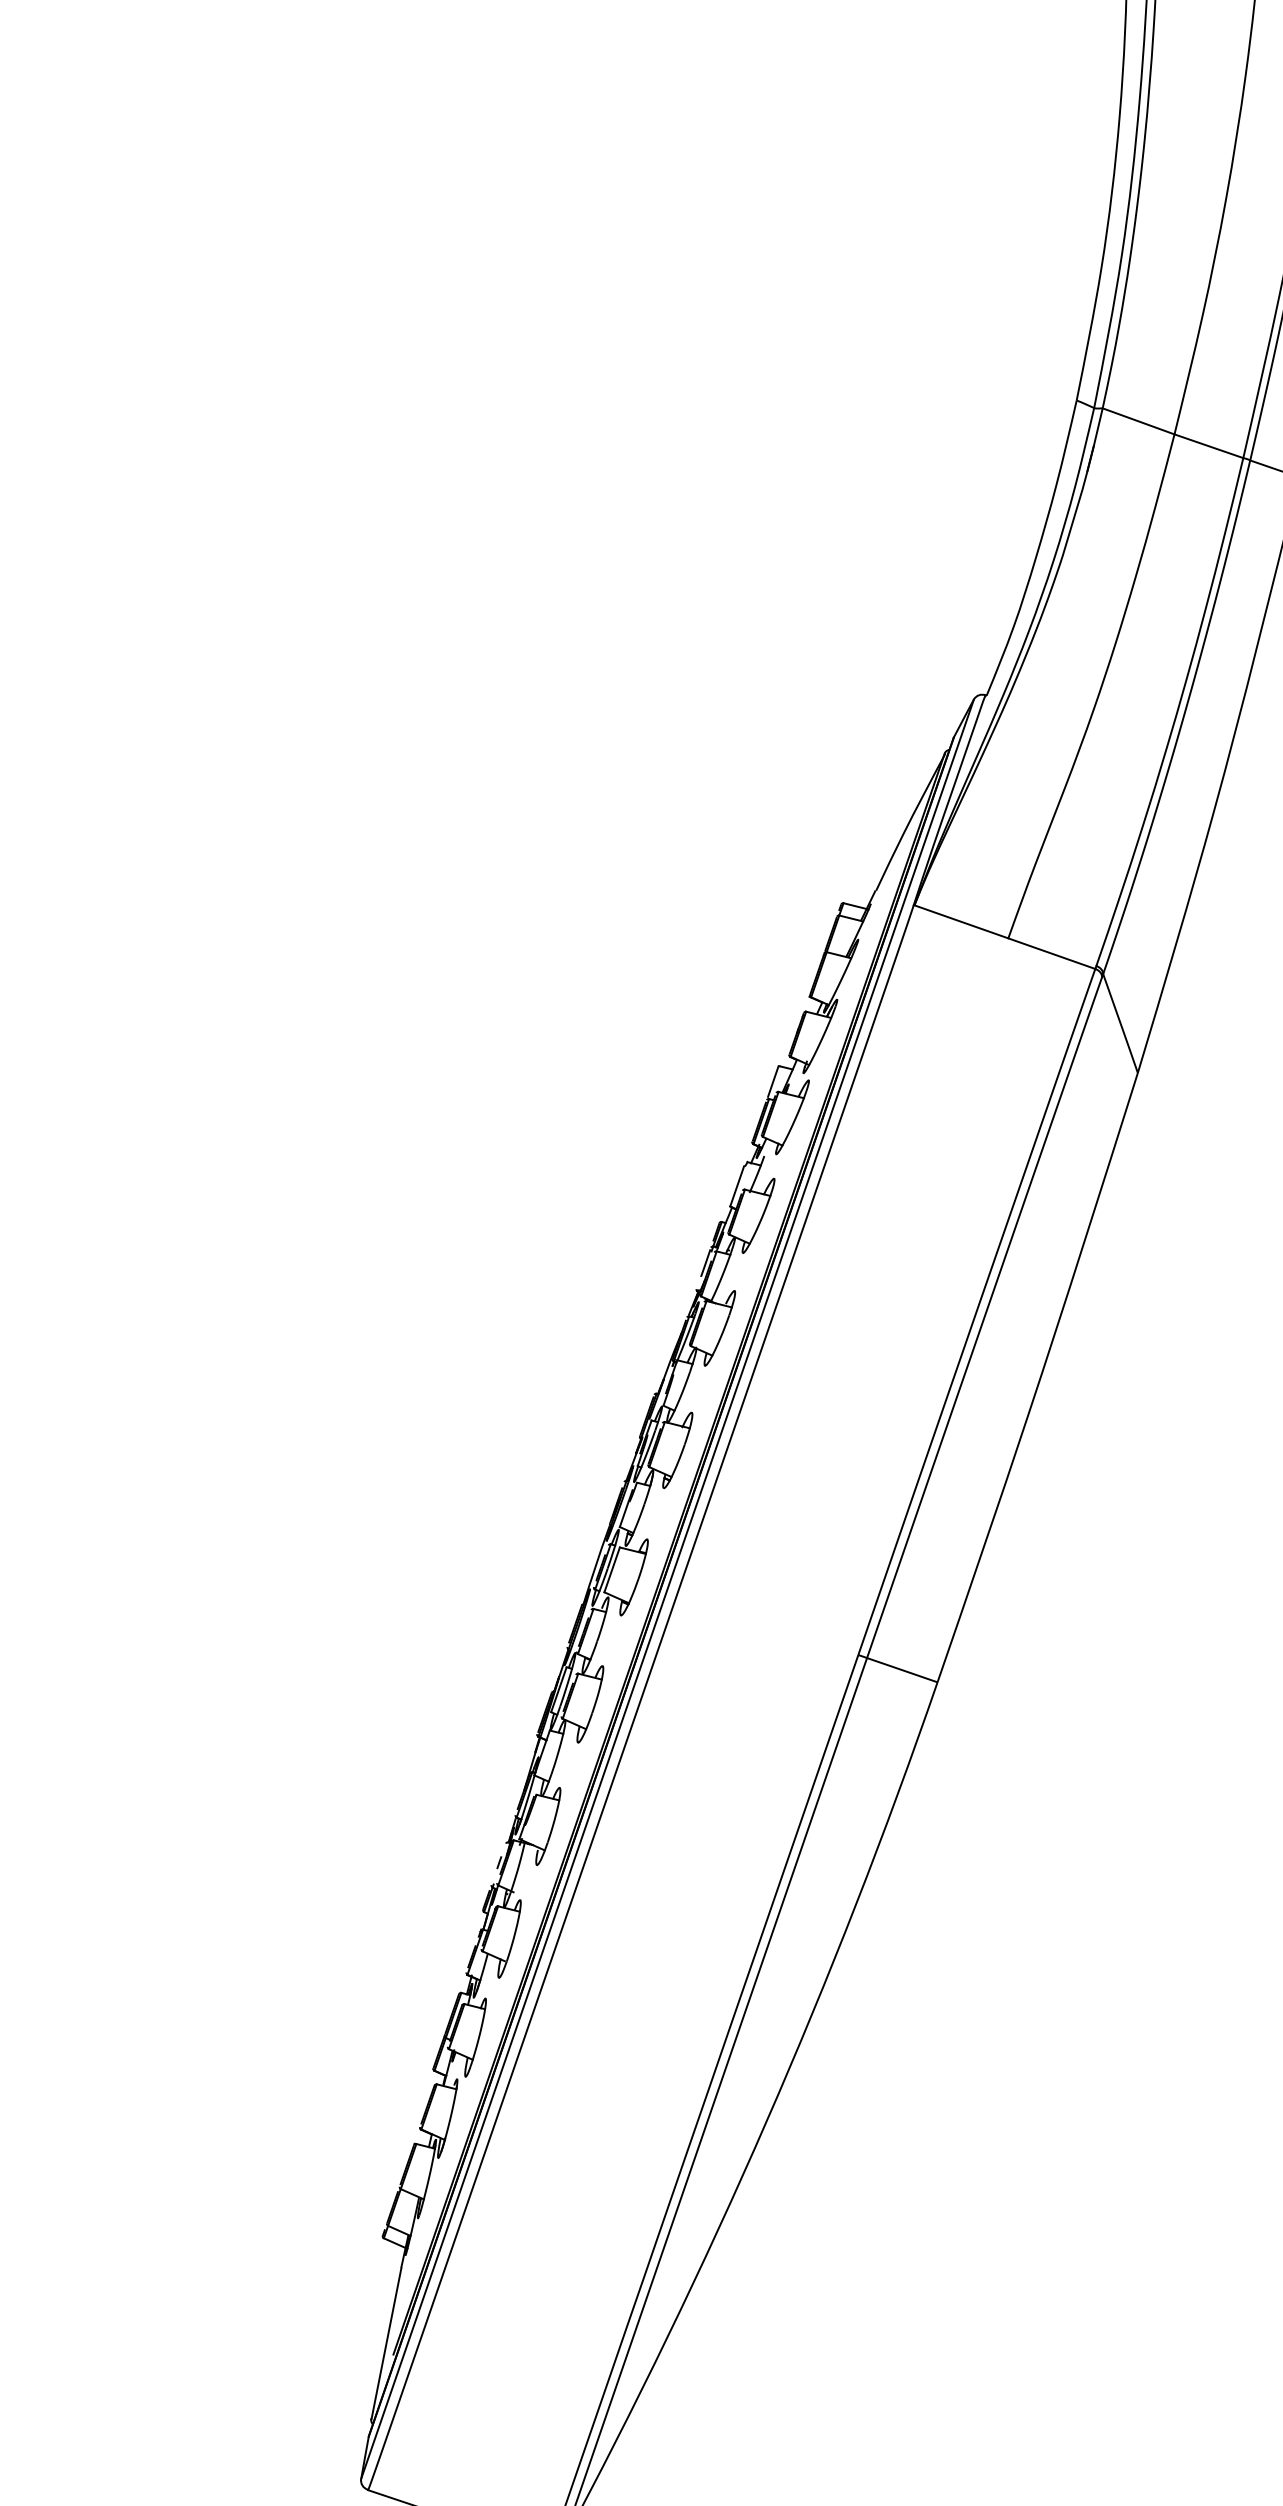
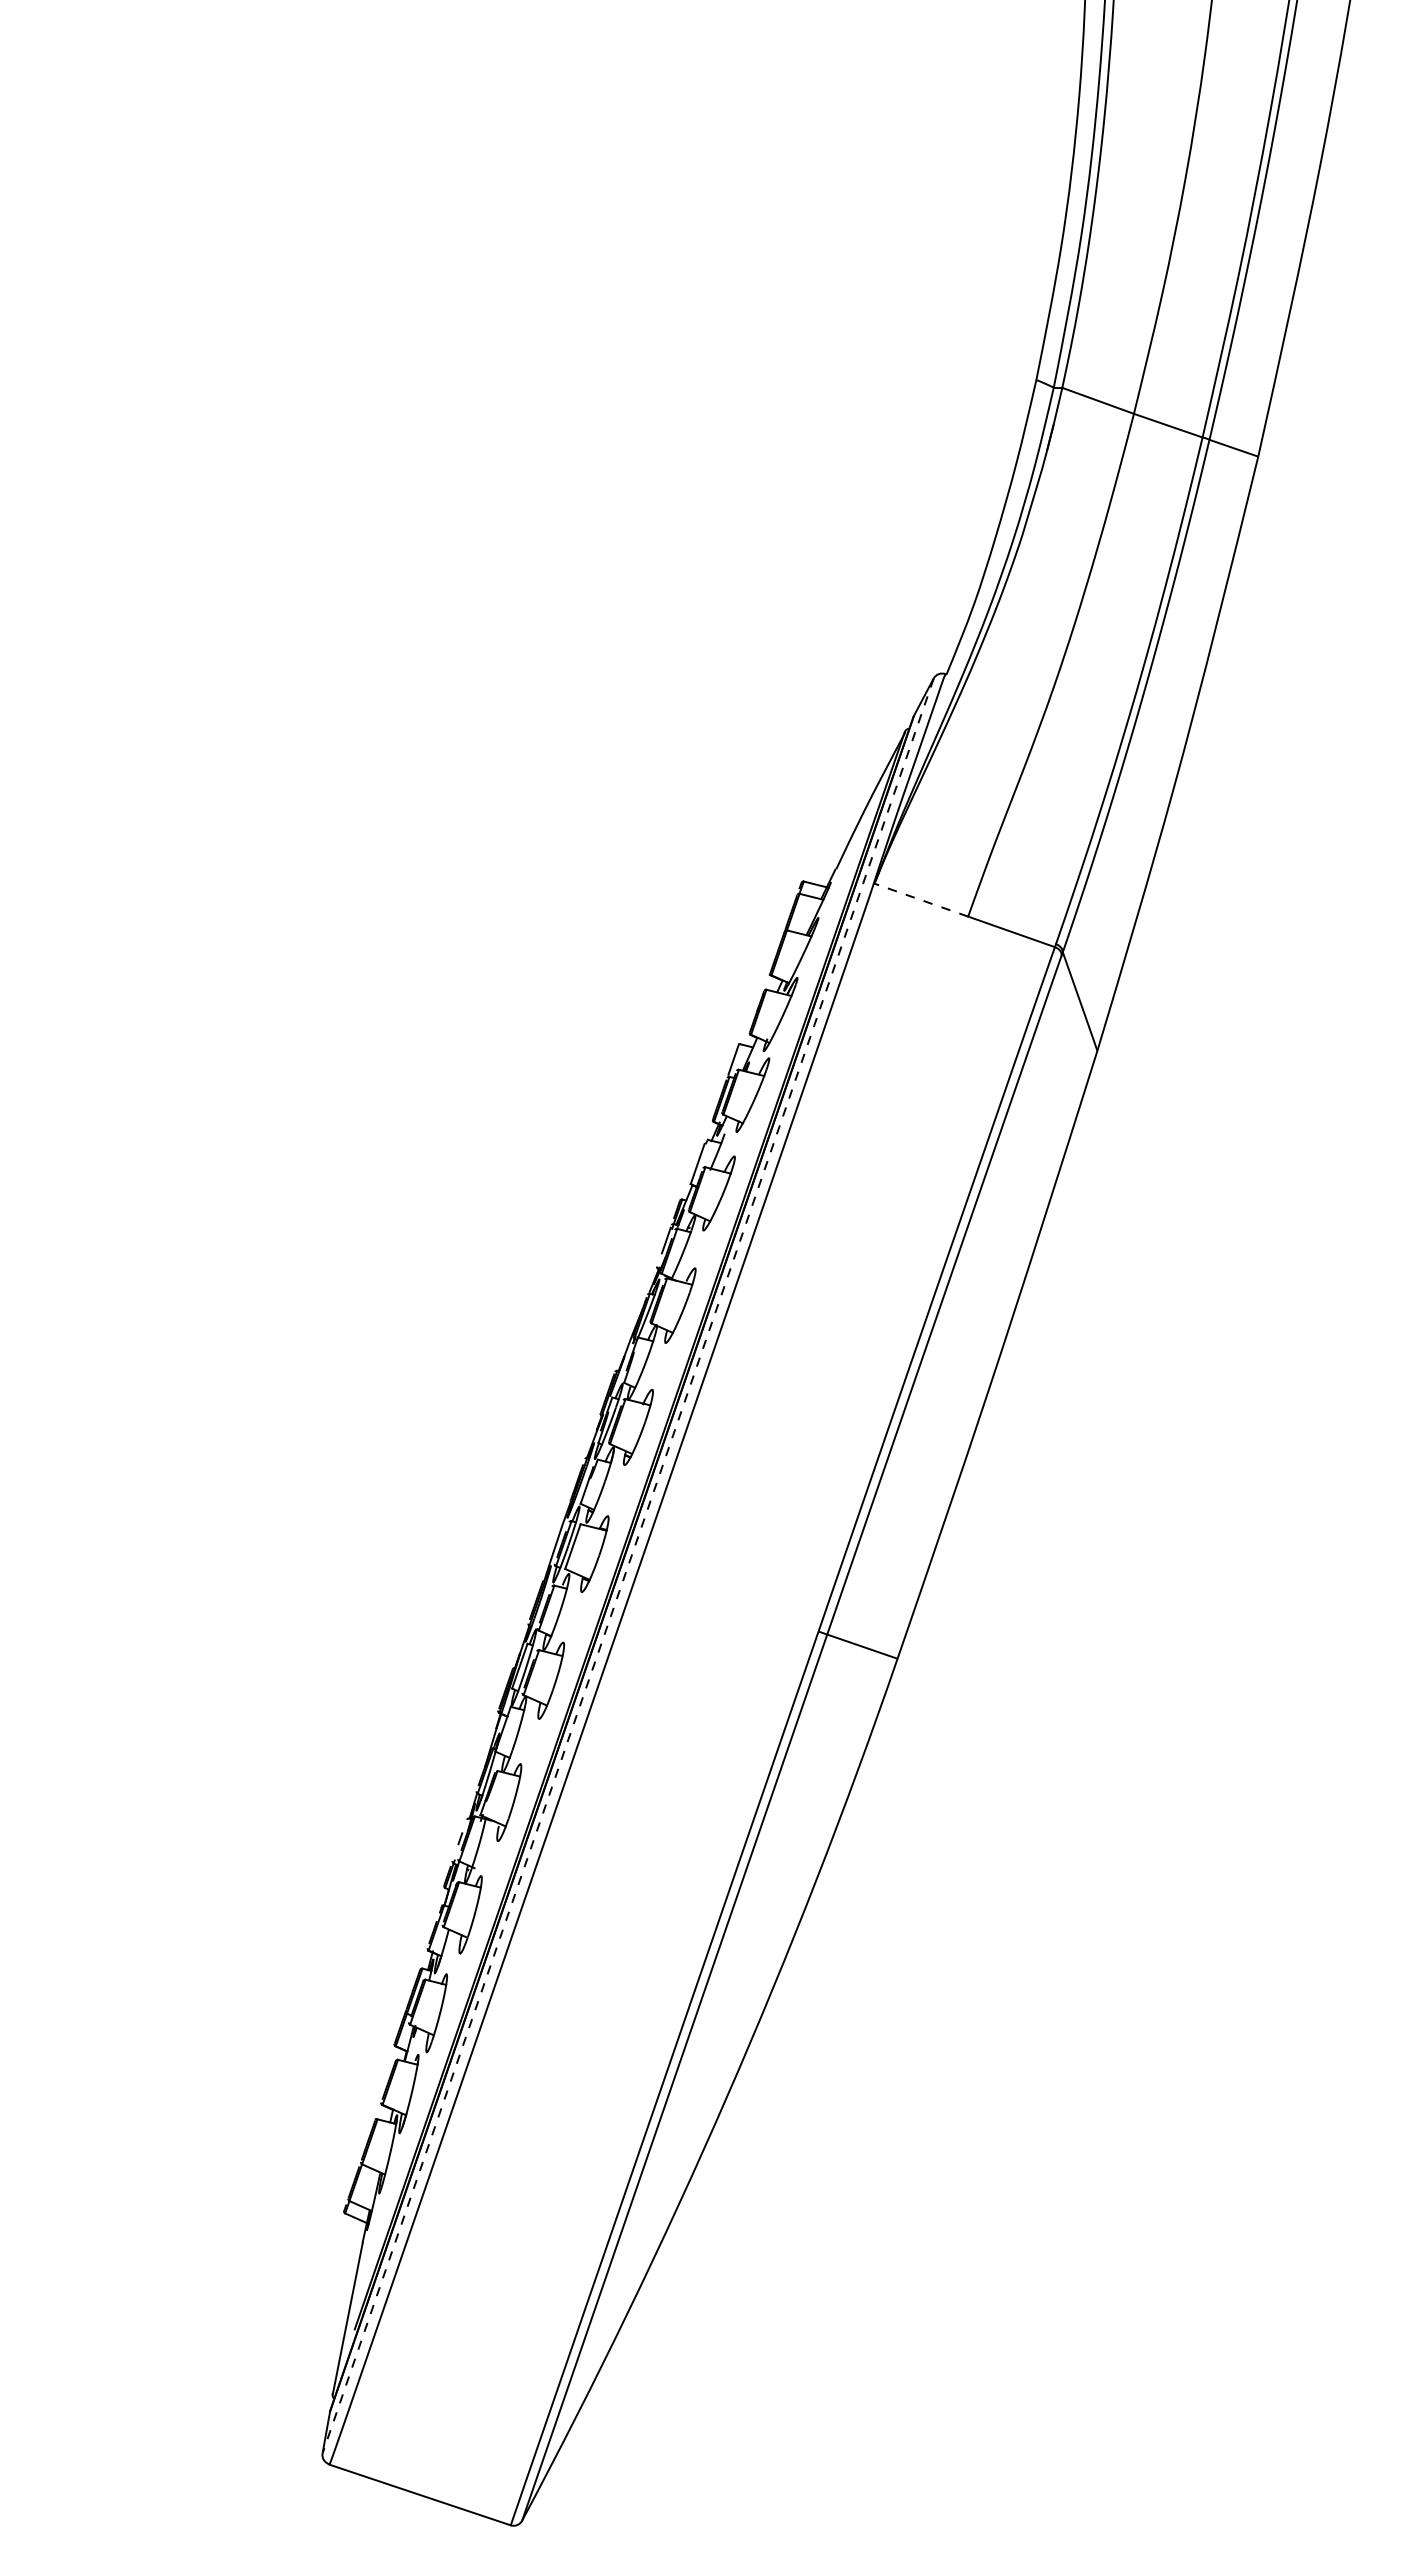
line: (961, 922) -> (921, 900), solid -> dashed
line: (667, 1588) -> (628, 1565), solid -> dashed

